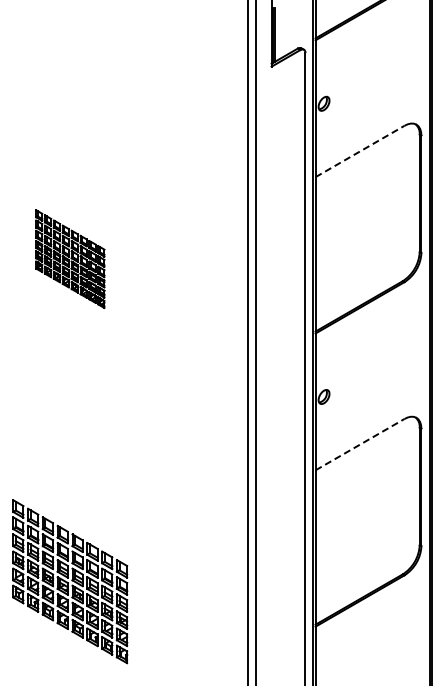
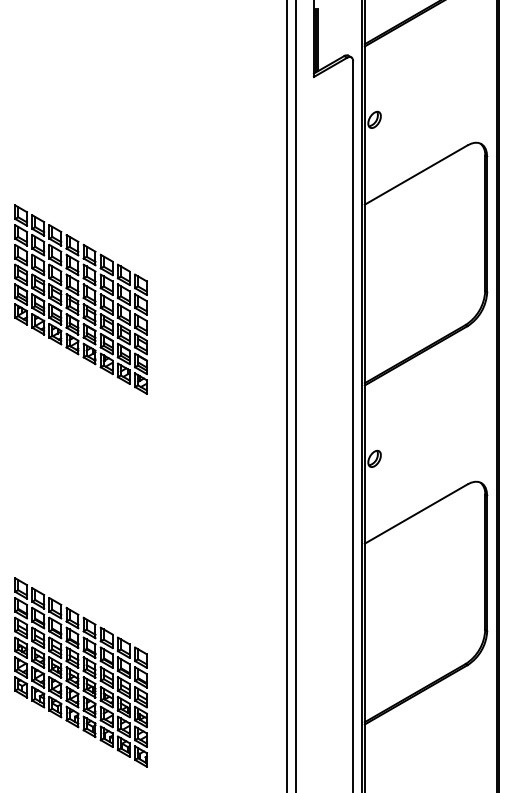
line: (360, 151) -> (416, 175), dashed -> solid
part: (70, 258) -> (81, 298), size x1.67
line: (360, 444) -> (416, 513), dashed -> solid

